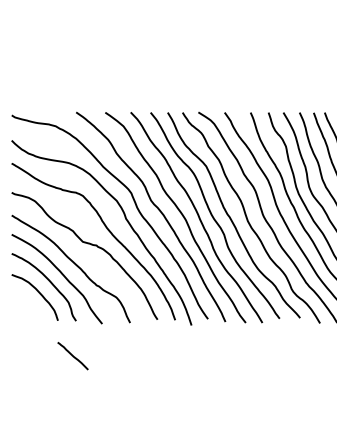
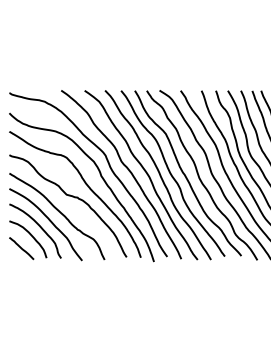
line: (72, 355) -> (21, 248), moved

